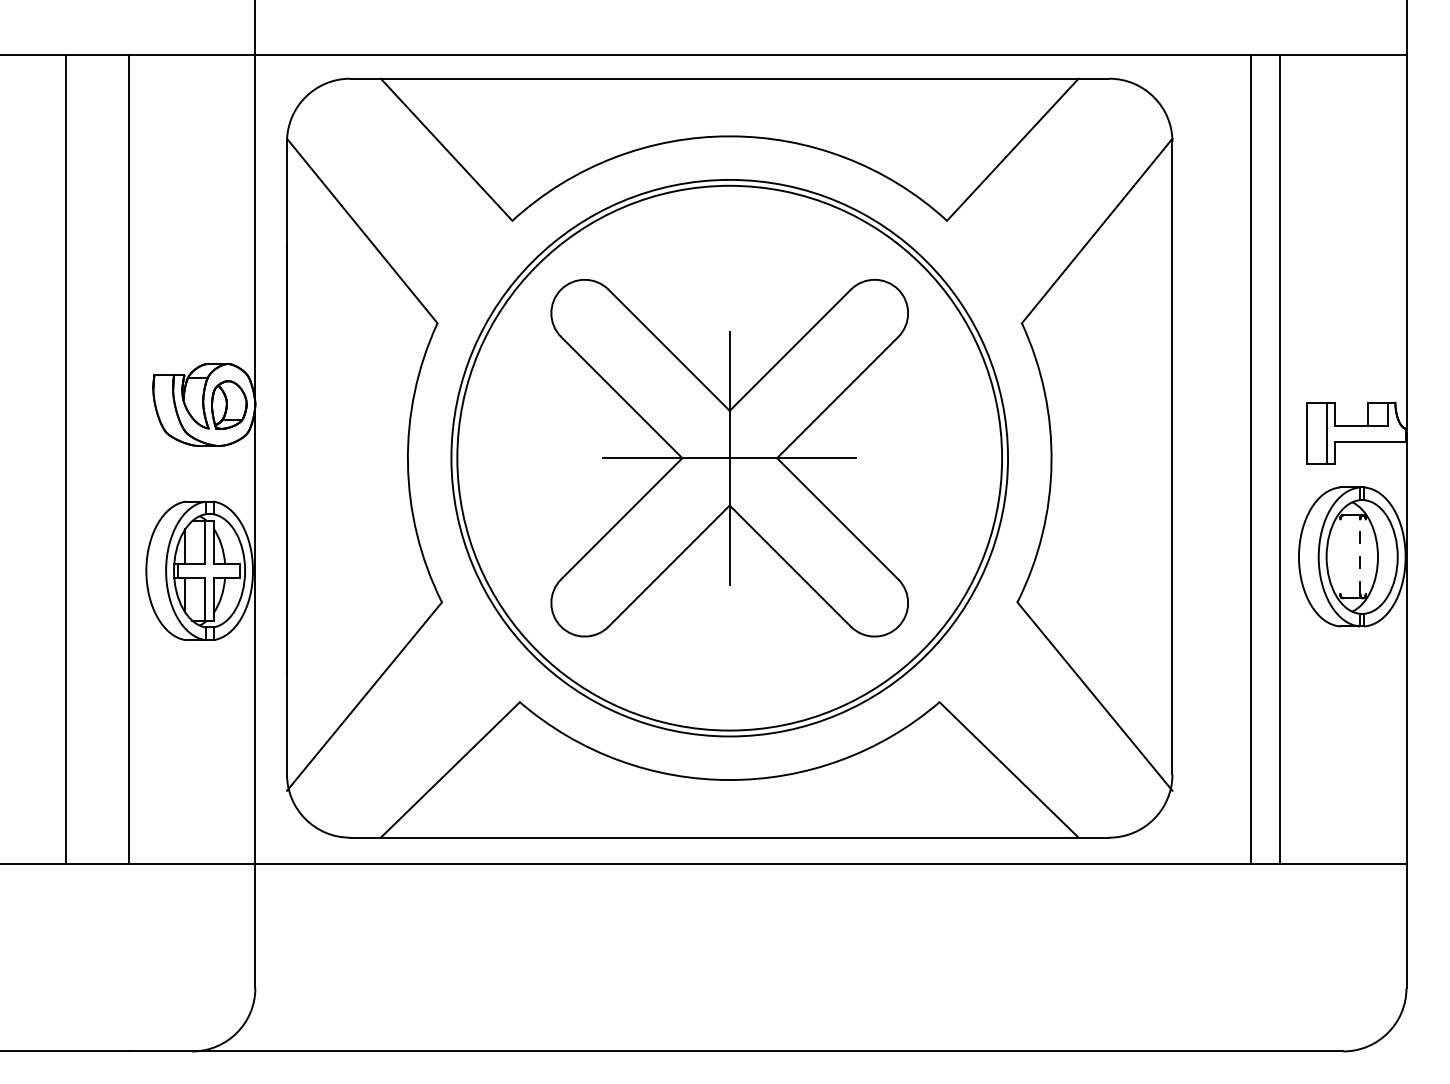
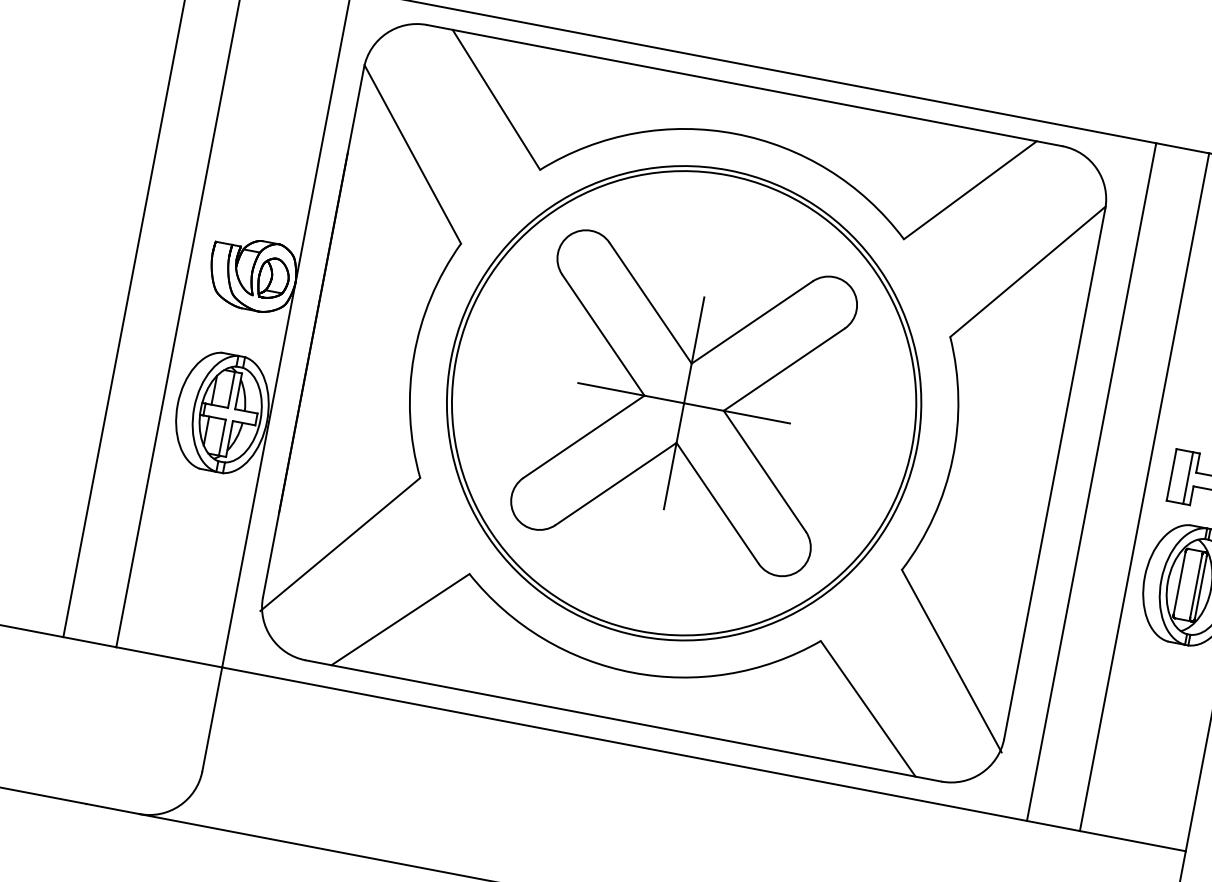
line: (1250, 459) -> (1091, 482), moved
line: (1340, 556) -> (1179, 583), added
line: (1360, 556) -> (1196, 586), dashed -> solid
line: (1365, 556) -> (1200, 587), added

